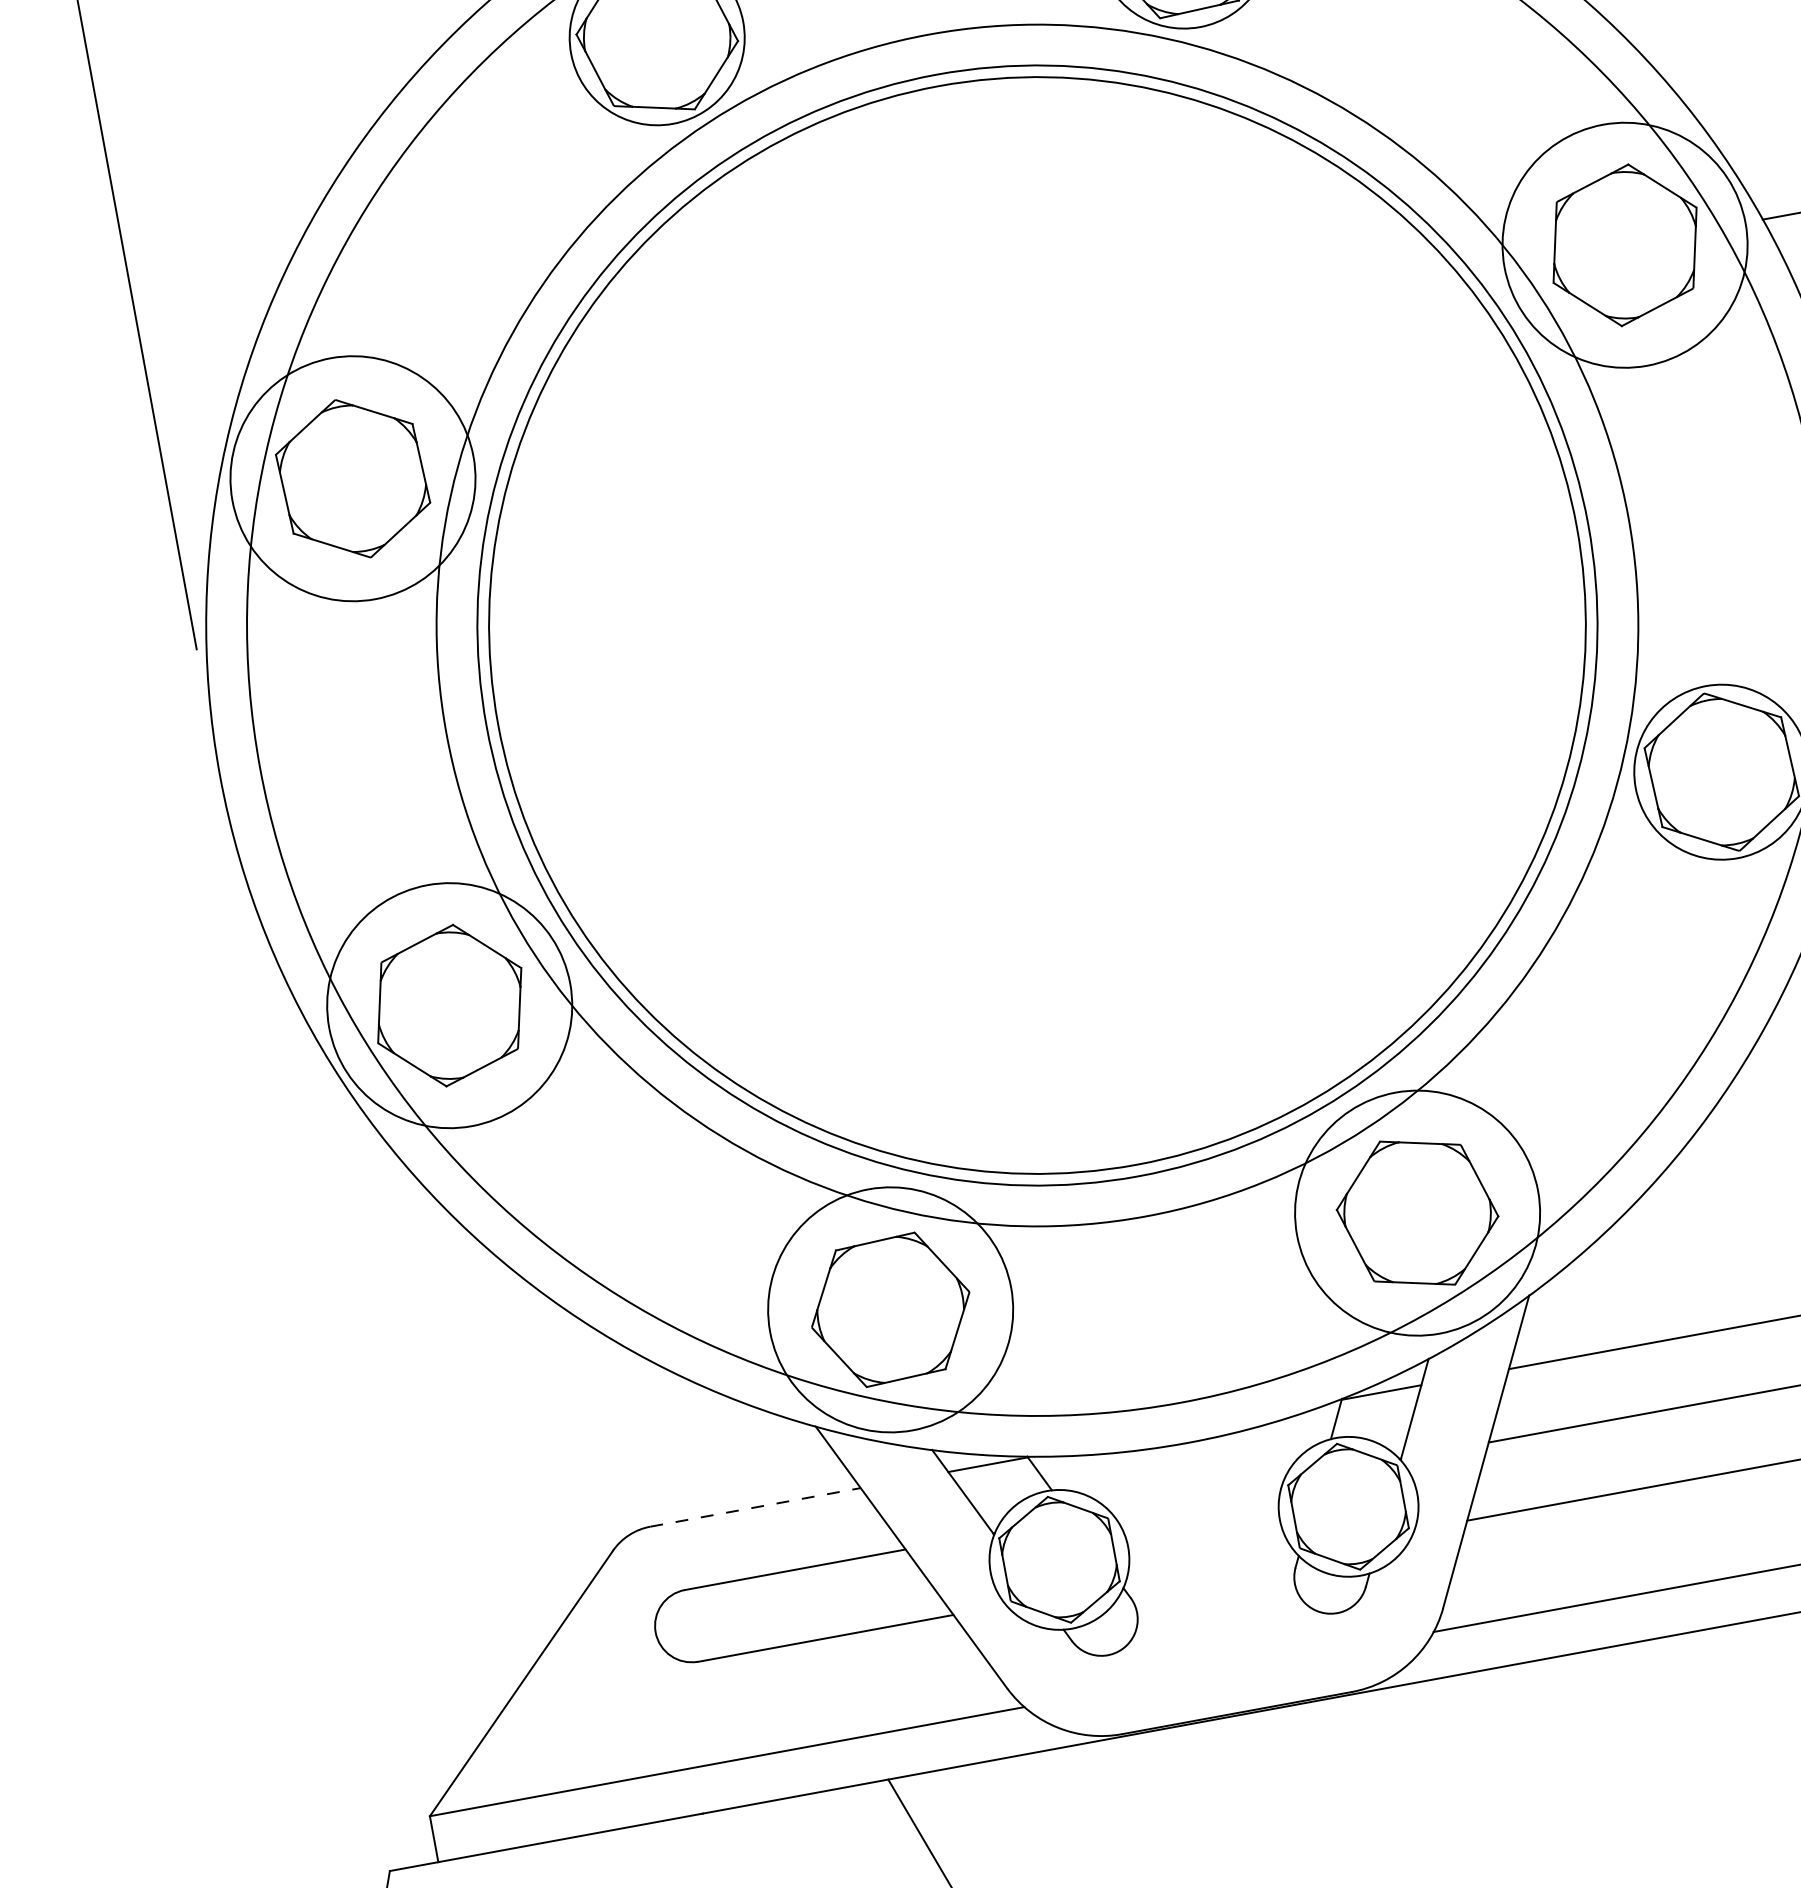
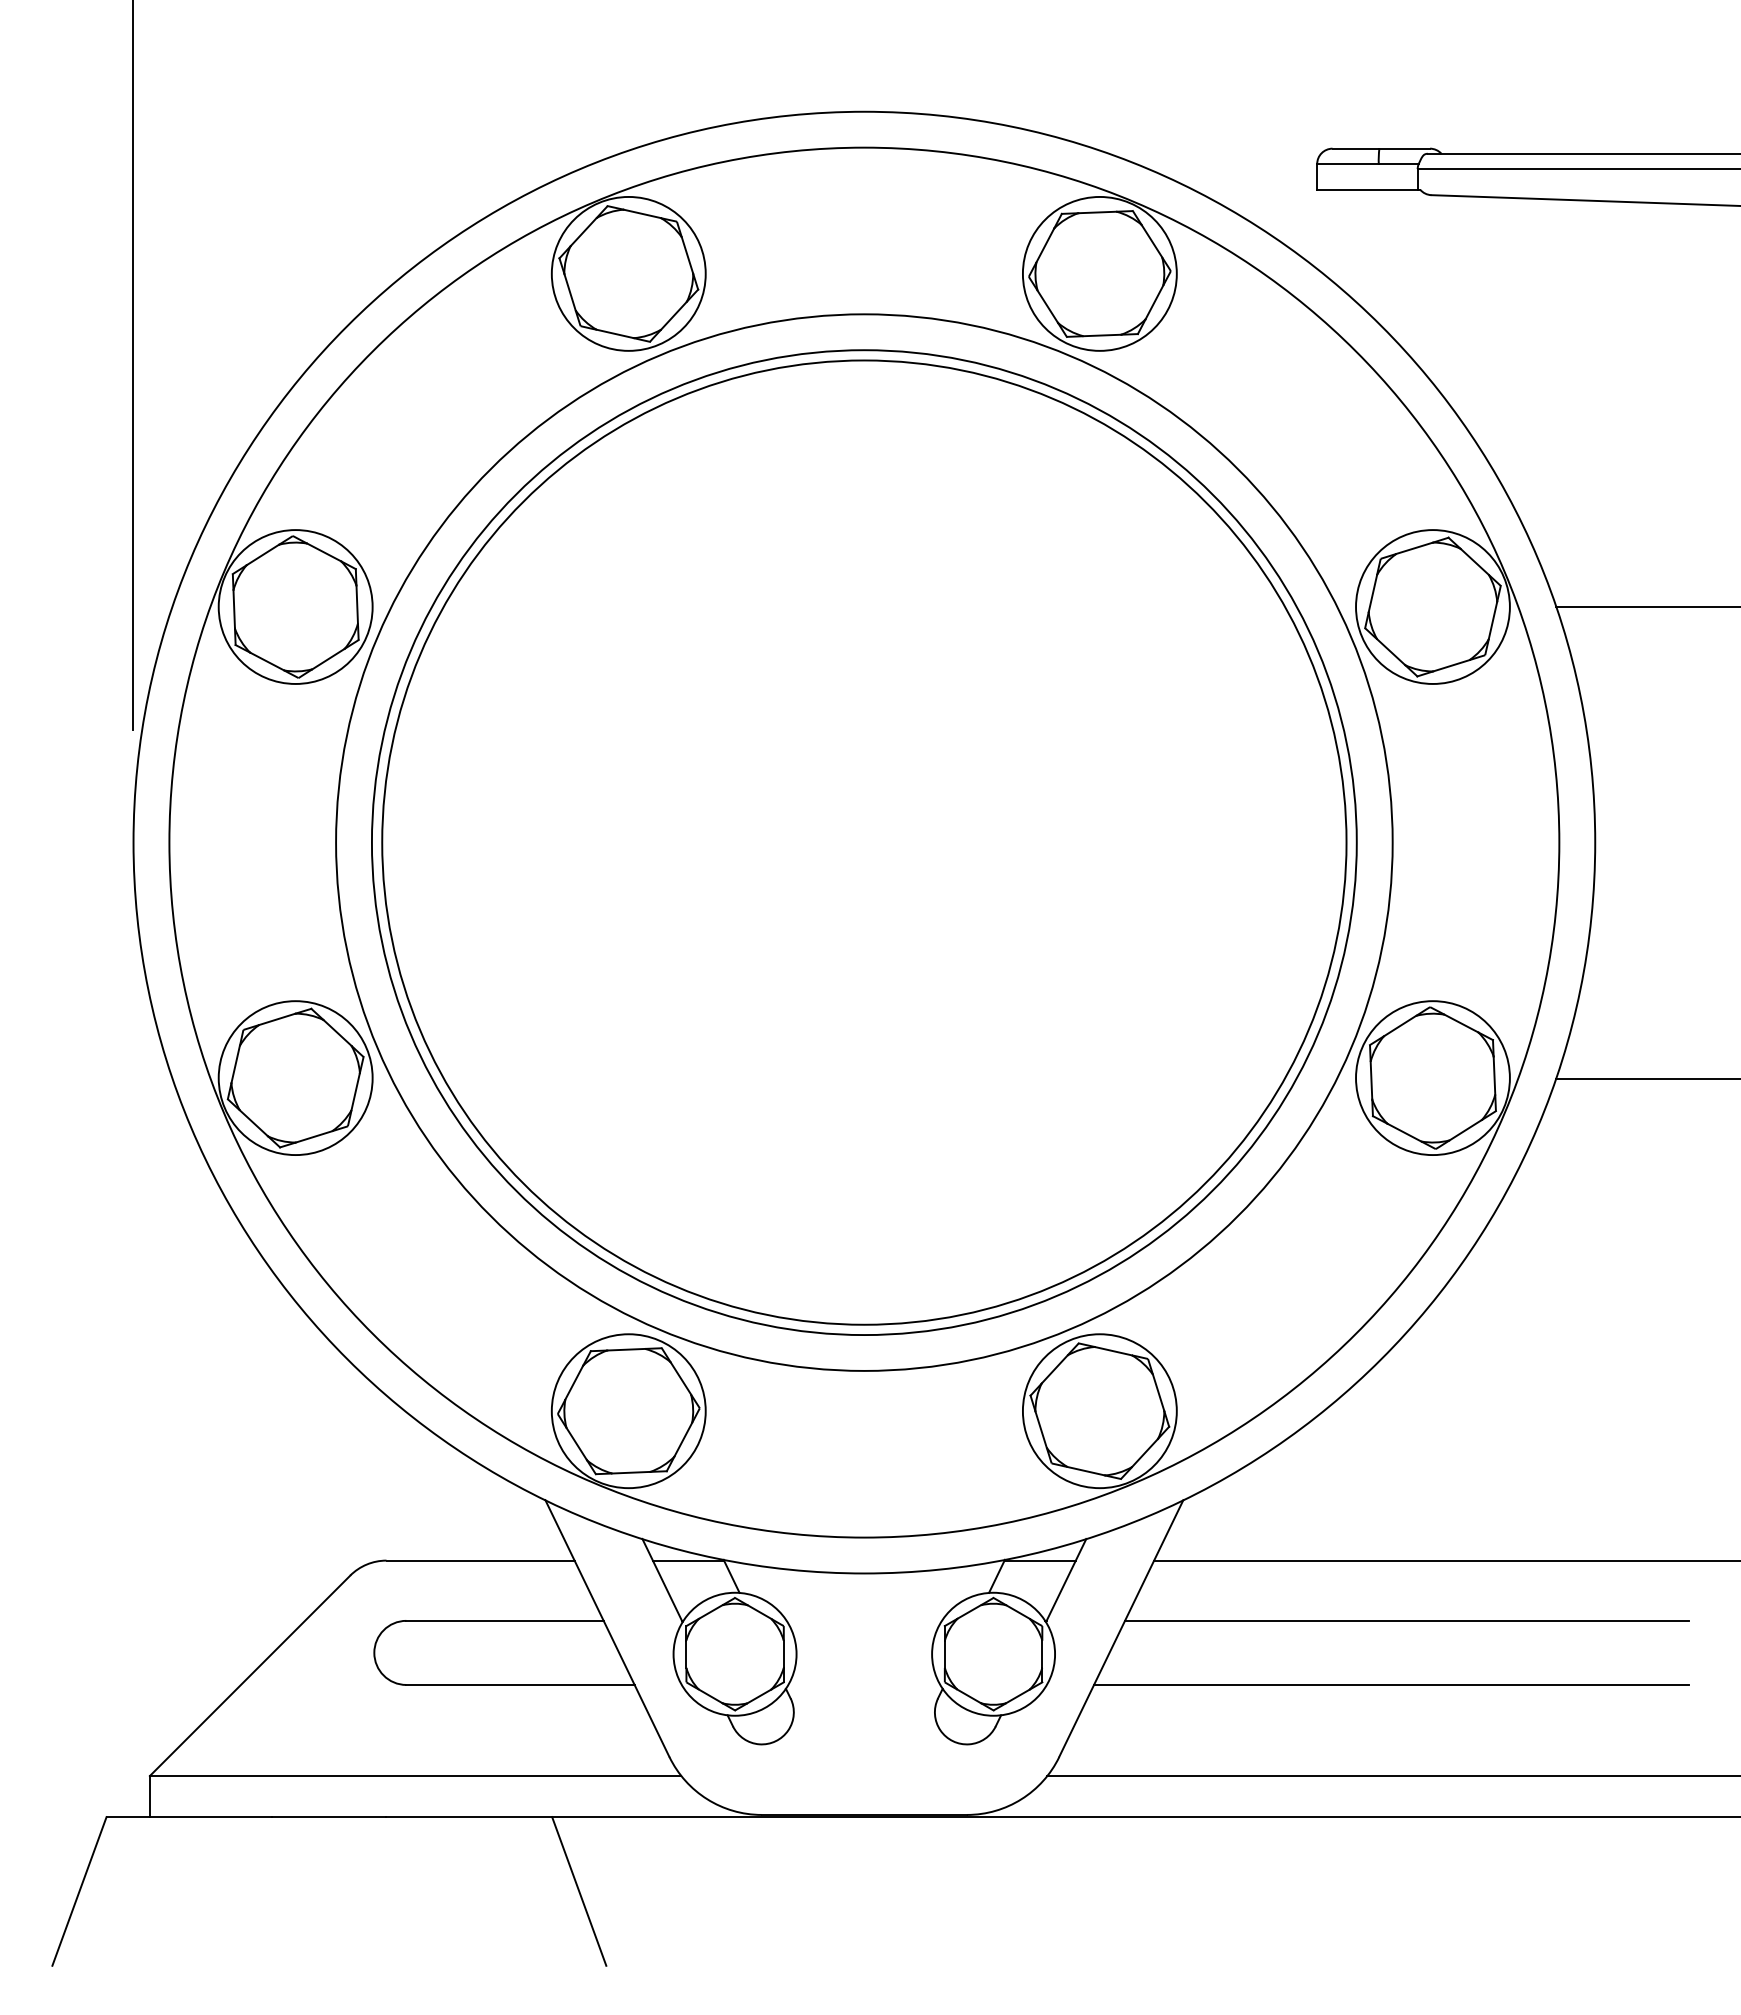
circle: (1624, 244) -> (1432, 606), size x0.71
circle: (352, 478) -> (295, 606), size x0.71
circle: (449, 1006) -> (295, 1078), size x0.71
circle: (1417, 1213) -> (1099, 1411), size x0.71
circle: (890, 1310) -> (628, 1411), size x0.71
line: (755, 1507) -> (480, 1560), dashed -> solid

